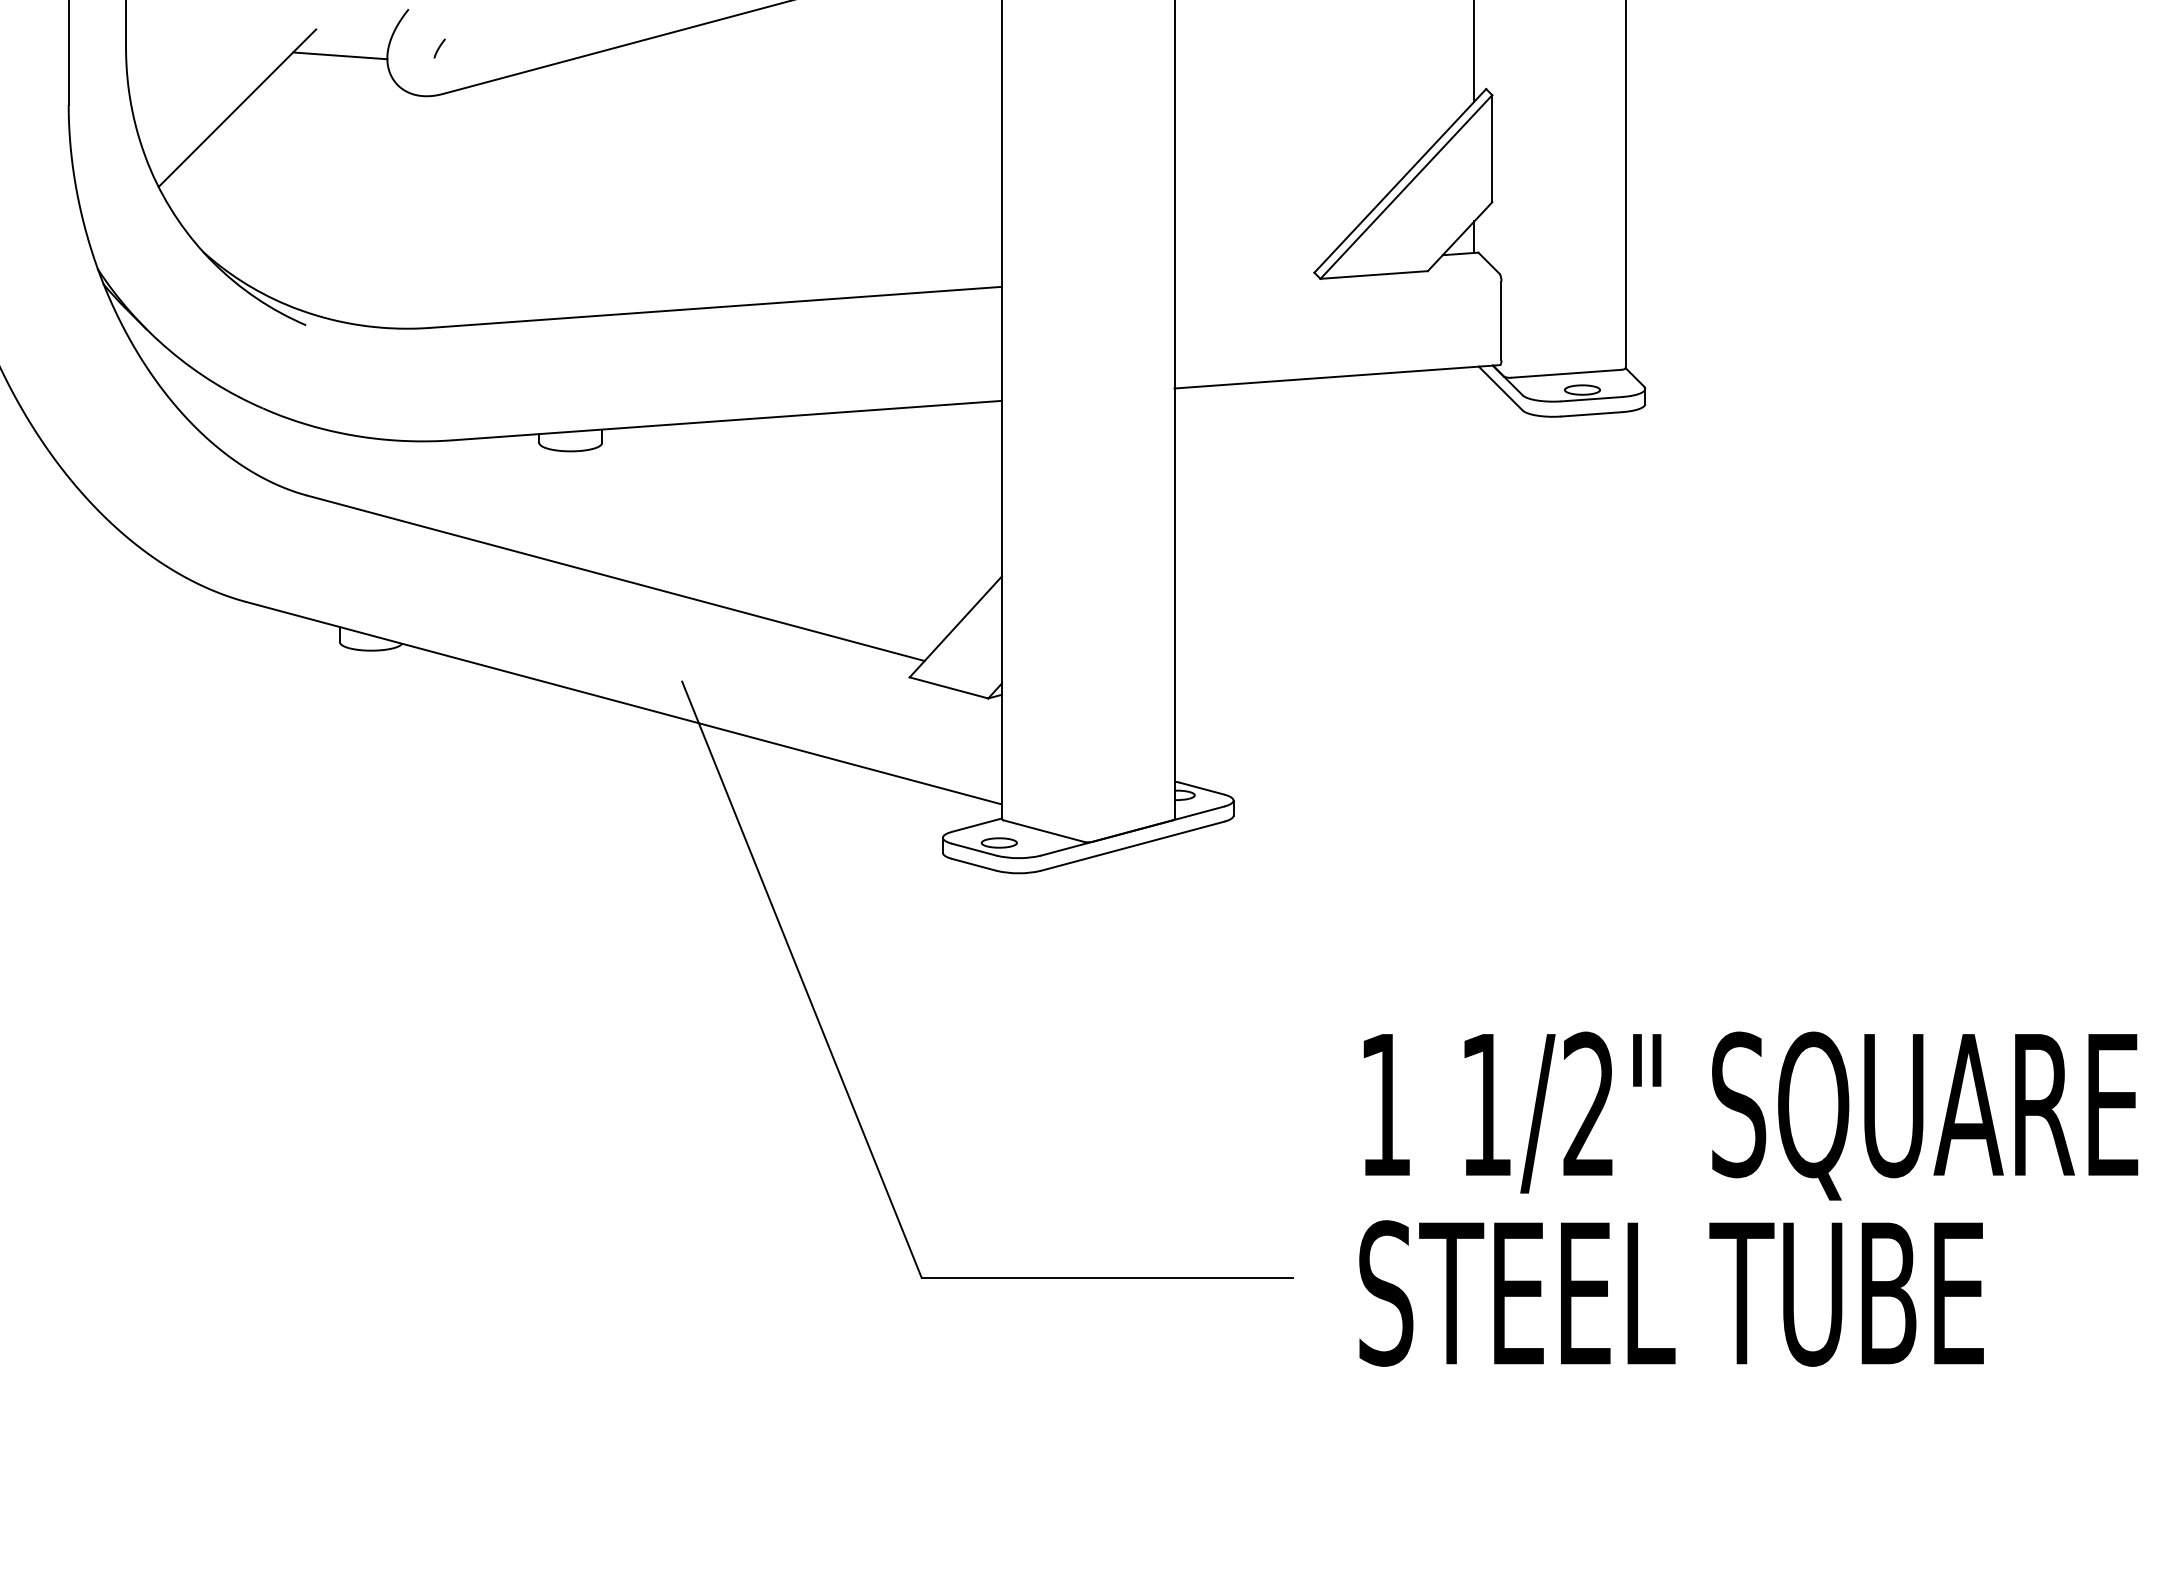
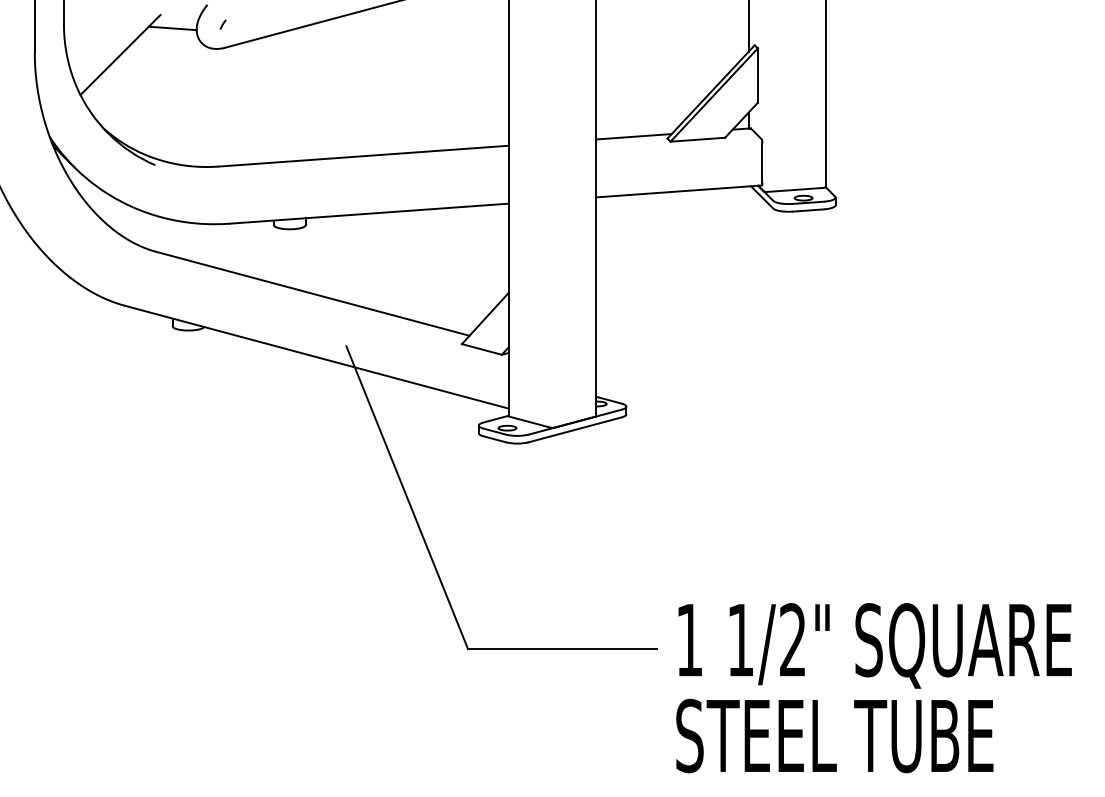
line: (1247, 268) -> (633, 136), added
text: (1747, 1199) -> (873, 688), moved

